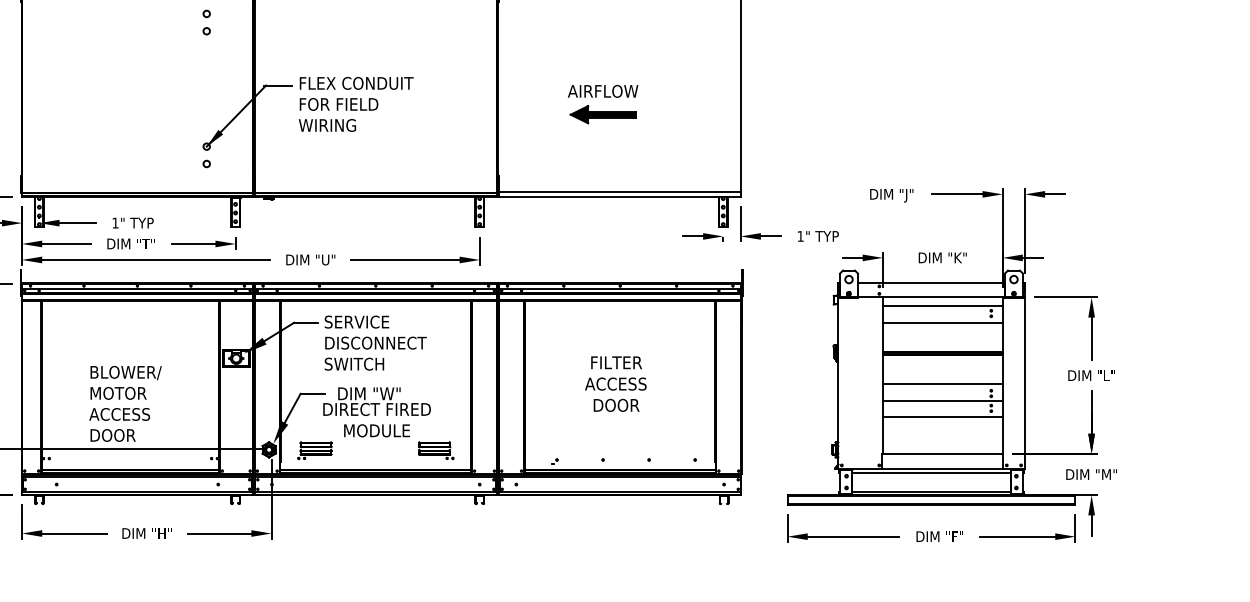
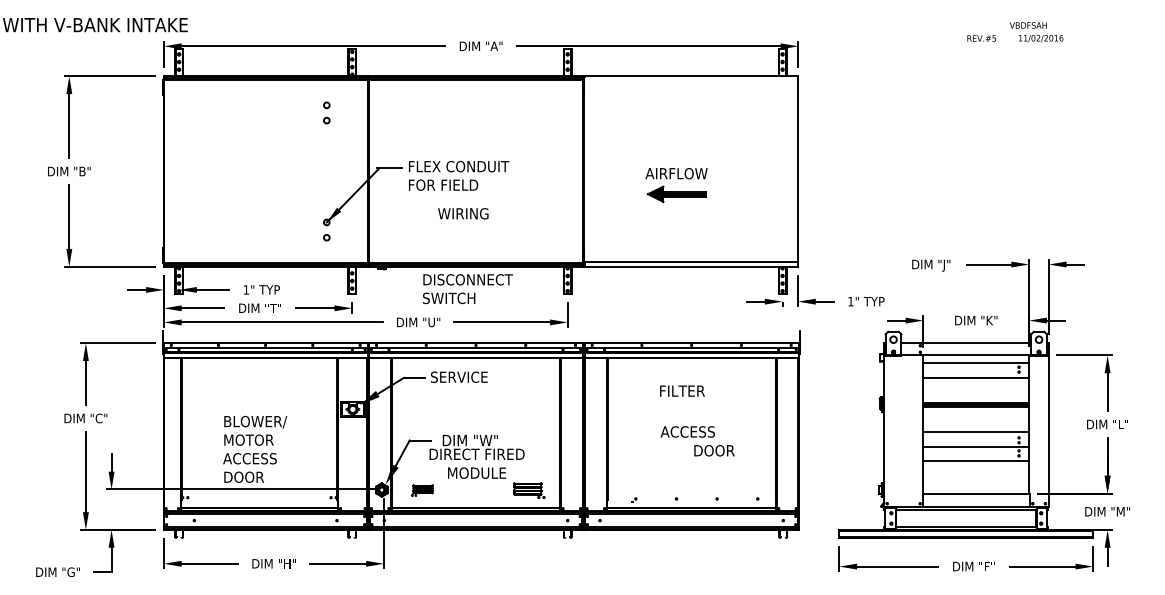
text: (327, 125) -> (463, 213), moved
text: (375, 354) -> (467, 289), moved
text: (616, 362) -> (682, 390), moved
text: (616, 405) -> (714, 450), moved
part: (315, 450) -> (422, 490), size x0.7

